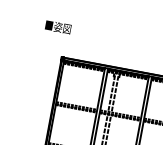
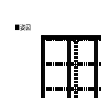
text: (57, 27) -> (22, 27), moved

